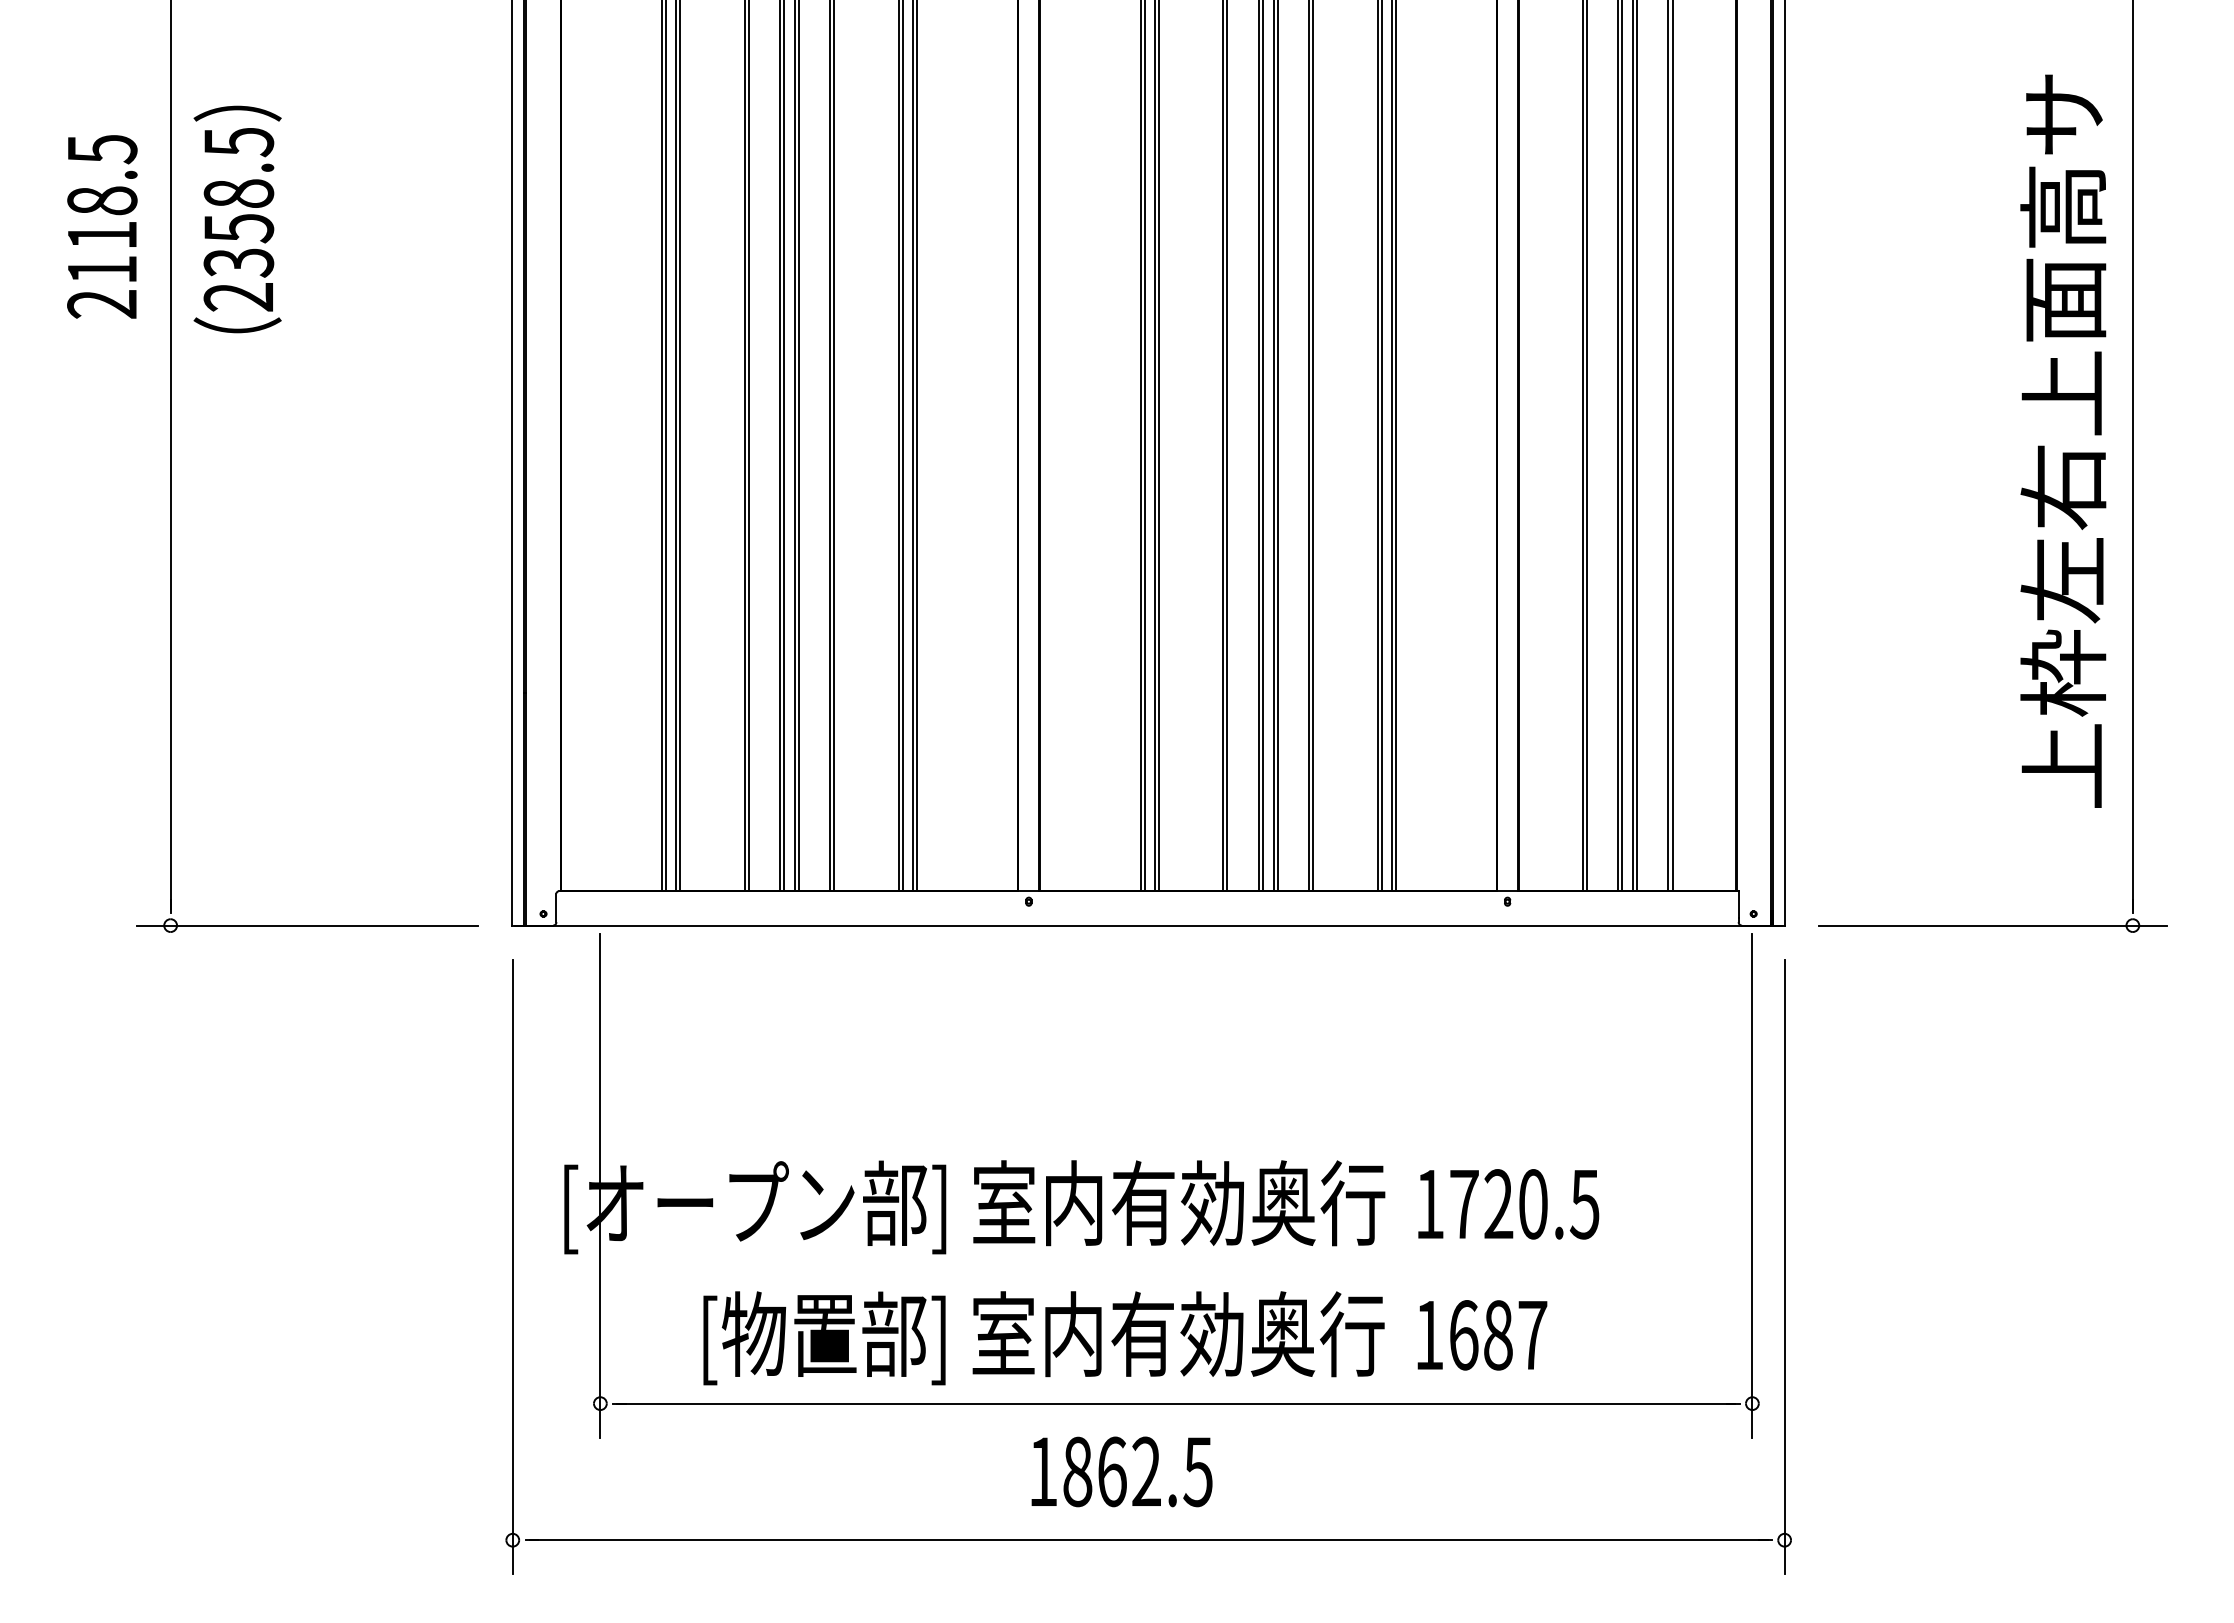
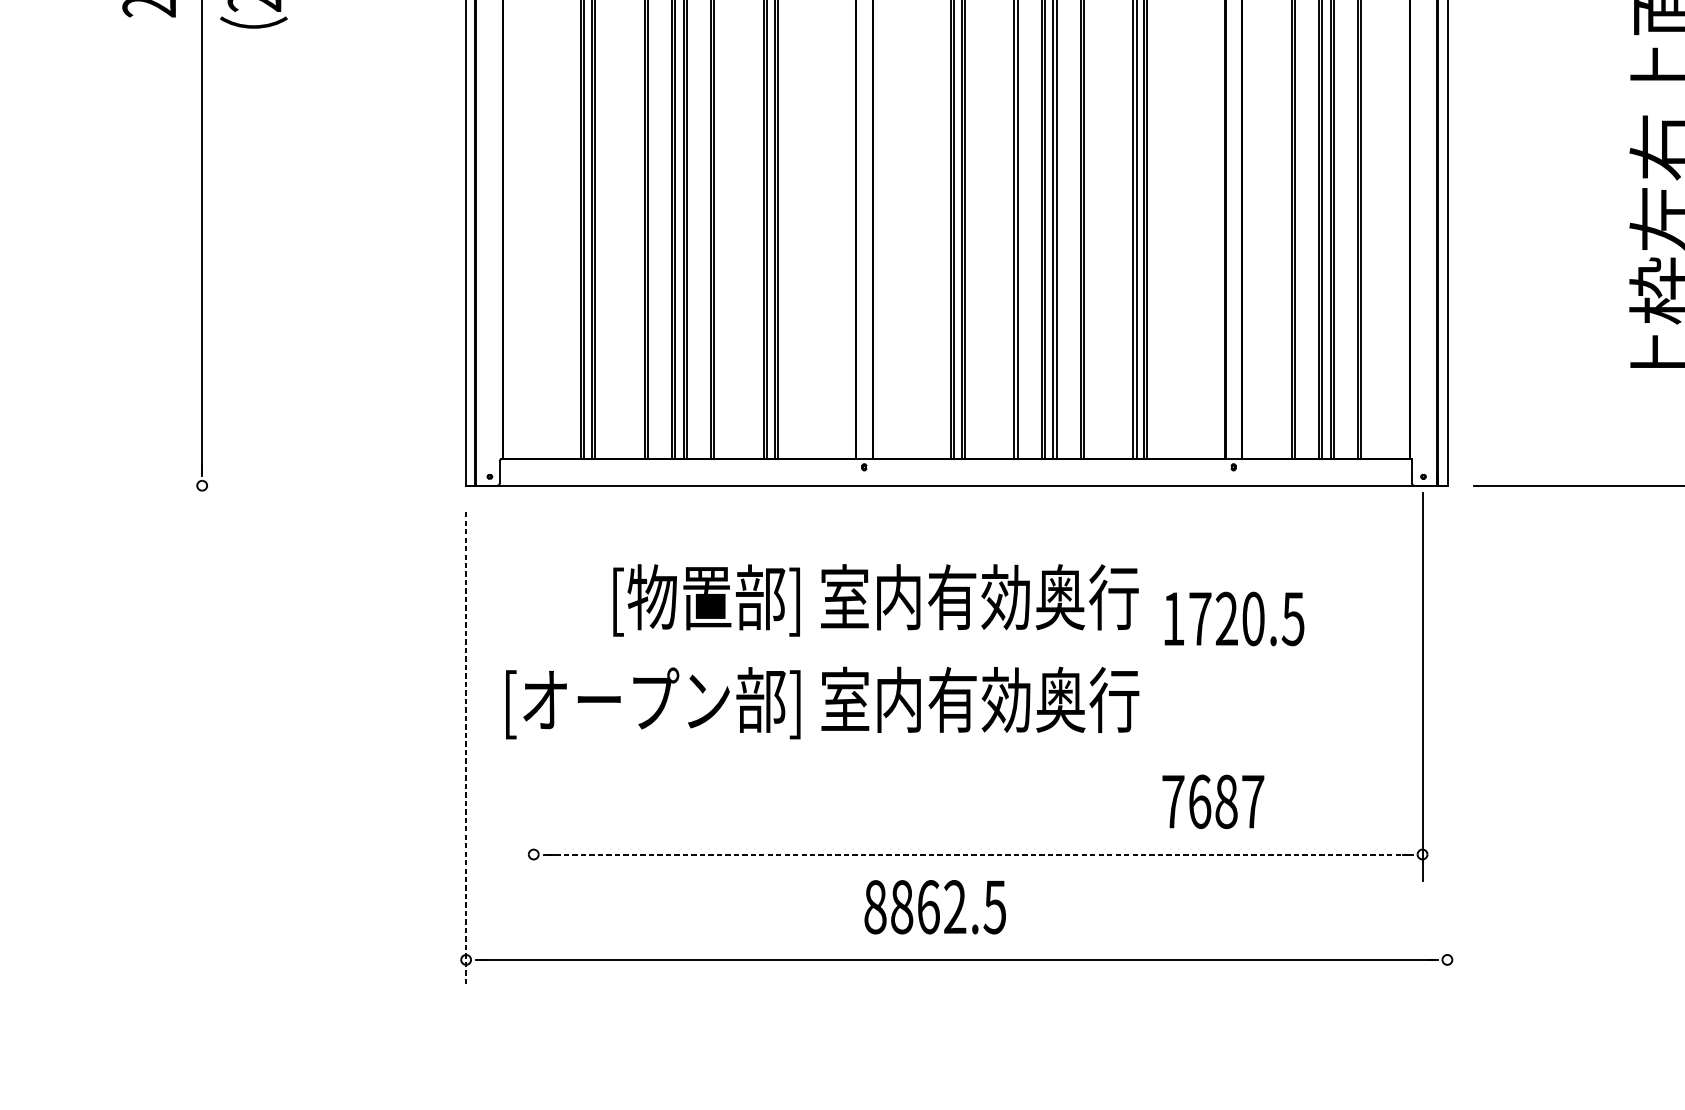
line: (306, 925) -> (307, 485), removed
line: (600, 1185) -> (533, 686), removed
text: (1508, 1204) -> (1234, 619), moved
line: (1784, 1266) -> (1447, 748), removed
line: (512, 1267) -> (465, 749), solid -> dashed
text: (1429, 1335) -> (1173, 801), 1687 -> 7687
text: (1043, 1338) -> (875, 600), moved
line: (1176, 1403) -> (978, 854), solid -> dashed
text: (1043, 1471) -> (875, 906), 1862.5 -> 8862.5

